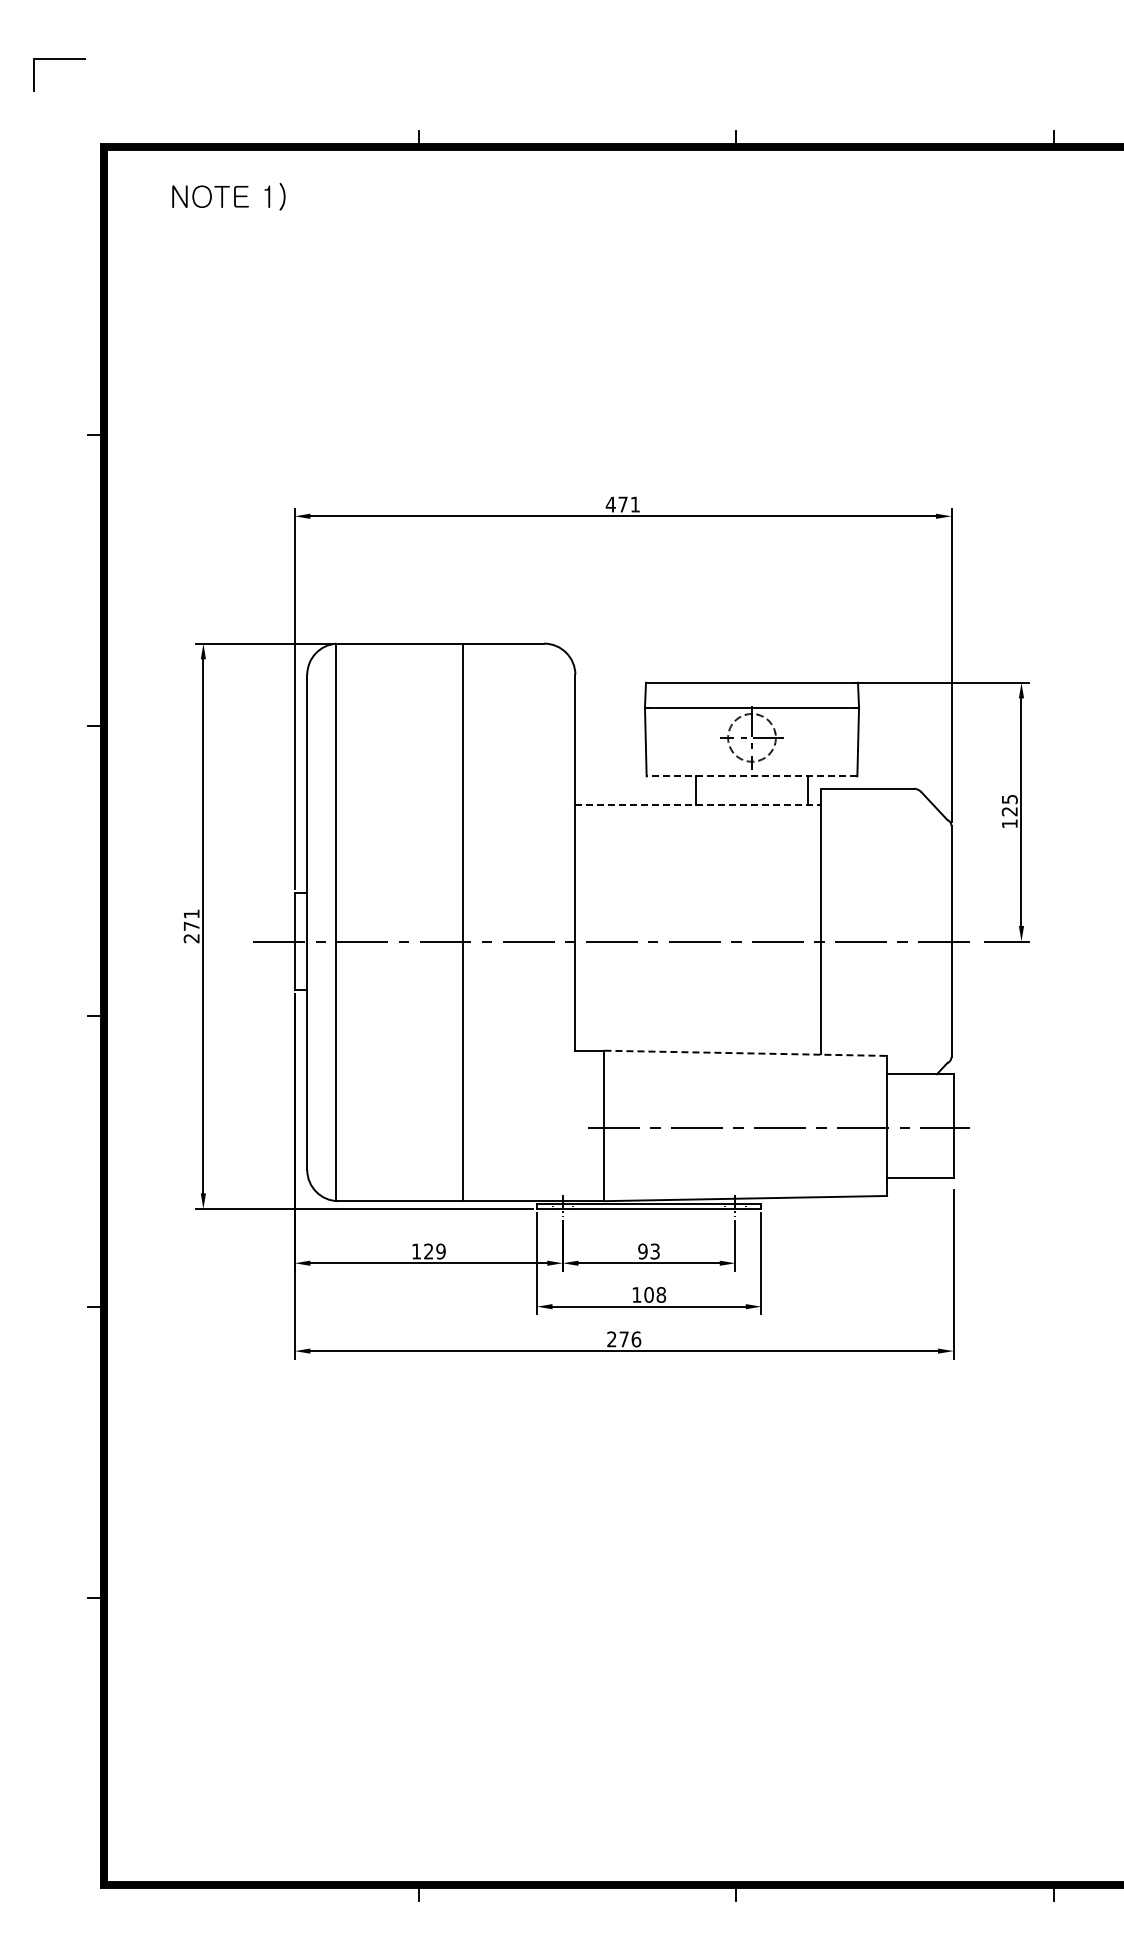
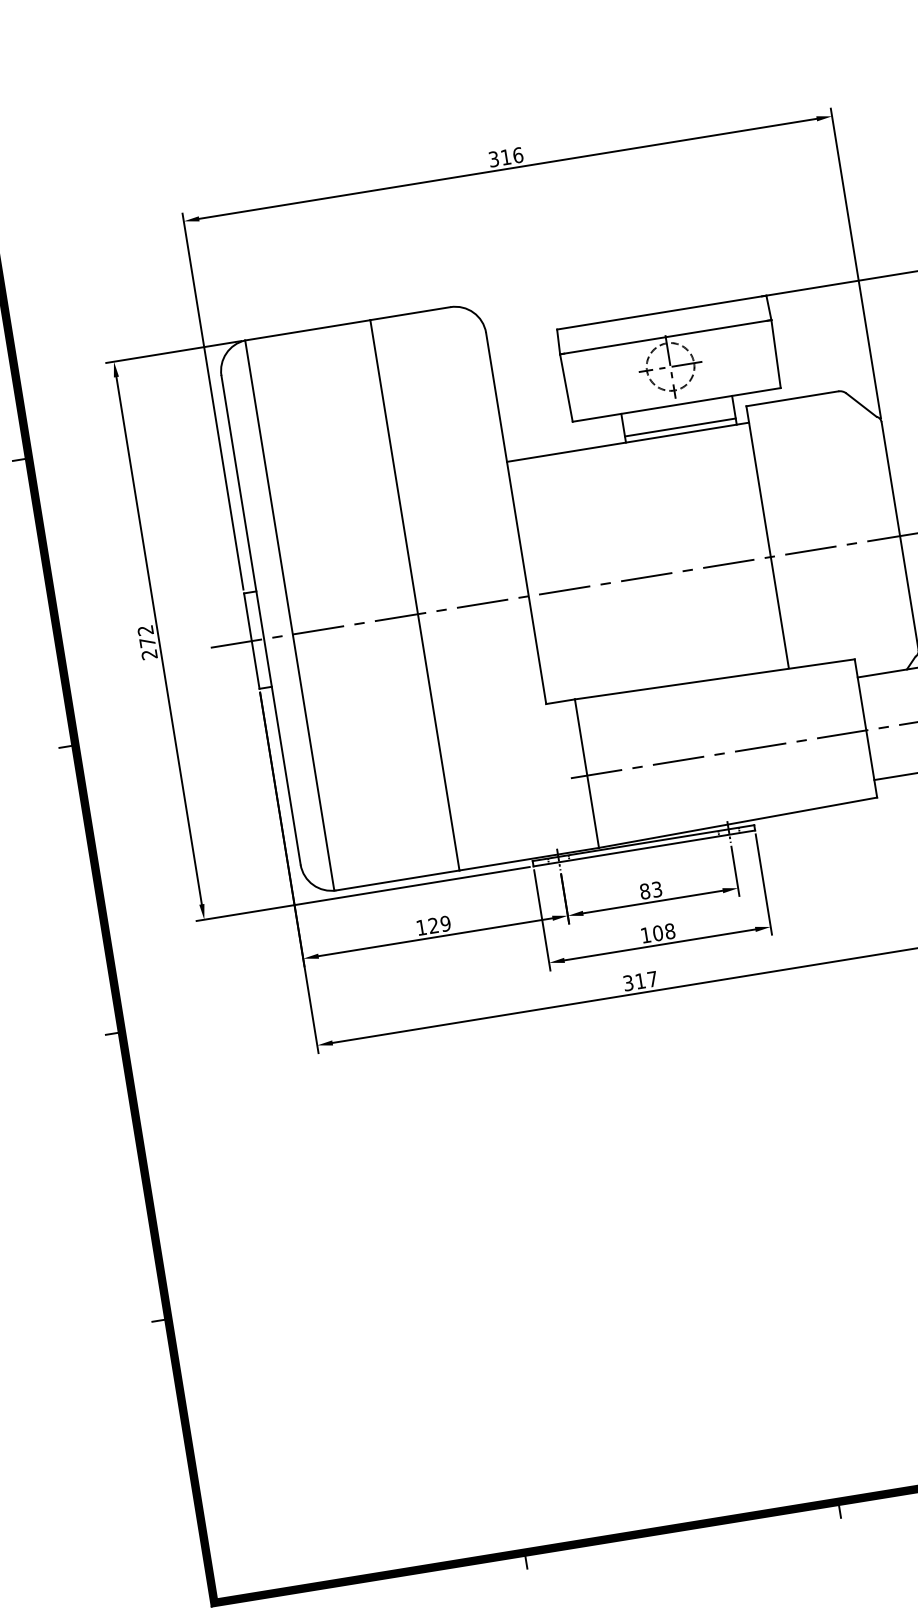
text: (622, 504) -> (505, 157), 471 -> 316
line: (751, 776) -> (676, 405), dashed -> solid
line: (751, 799) -> (679, 427), added
line: (697, 805) -> (627, 442), dashed -> solid
text: (191, 913) -> (145, 629), 271 -> 272
line: (746, 1053) -> (715, 679), dashed -> solid
text: (642, 1251) -> (644, 891), 93 -> 83
text: (624, 1339) -> (640, 981), 276 -> 317

